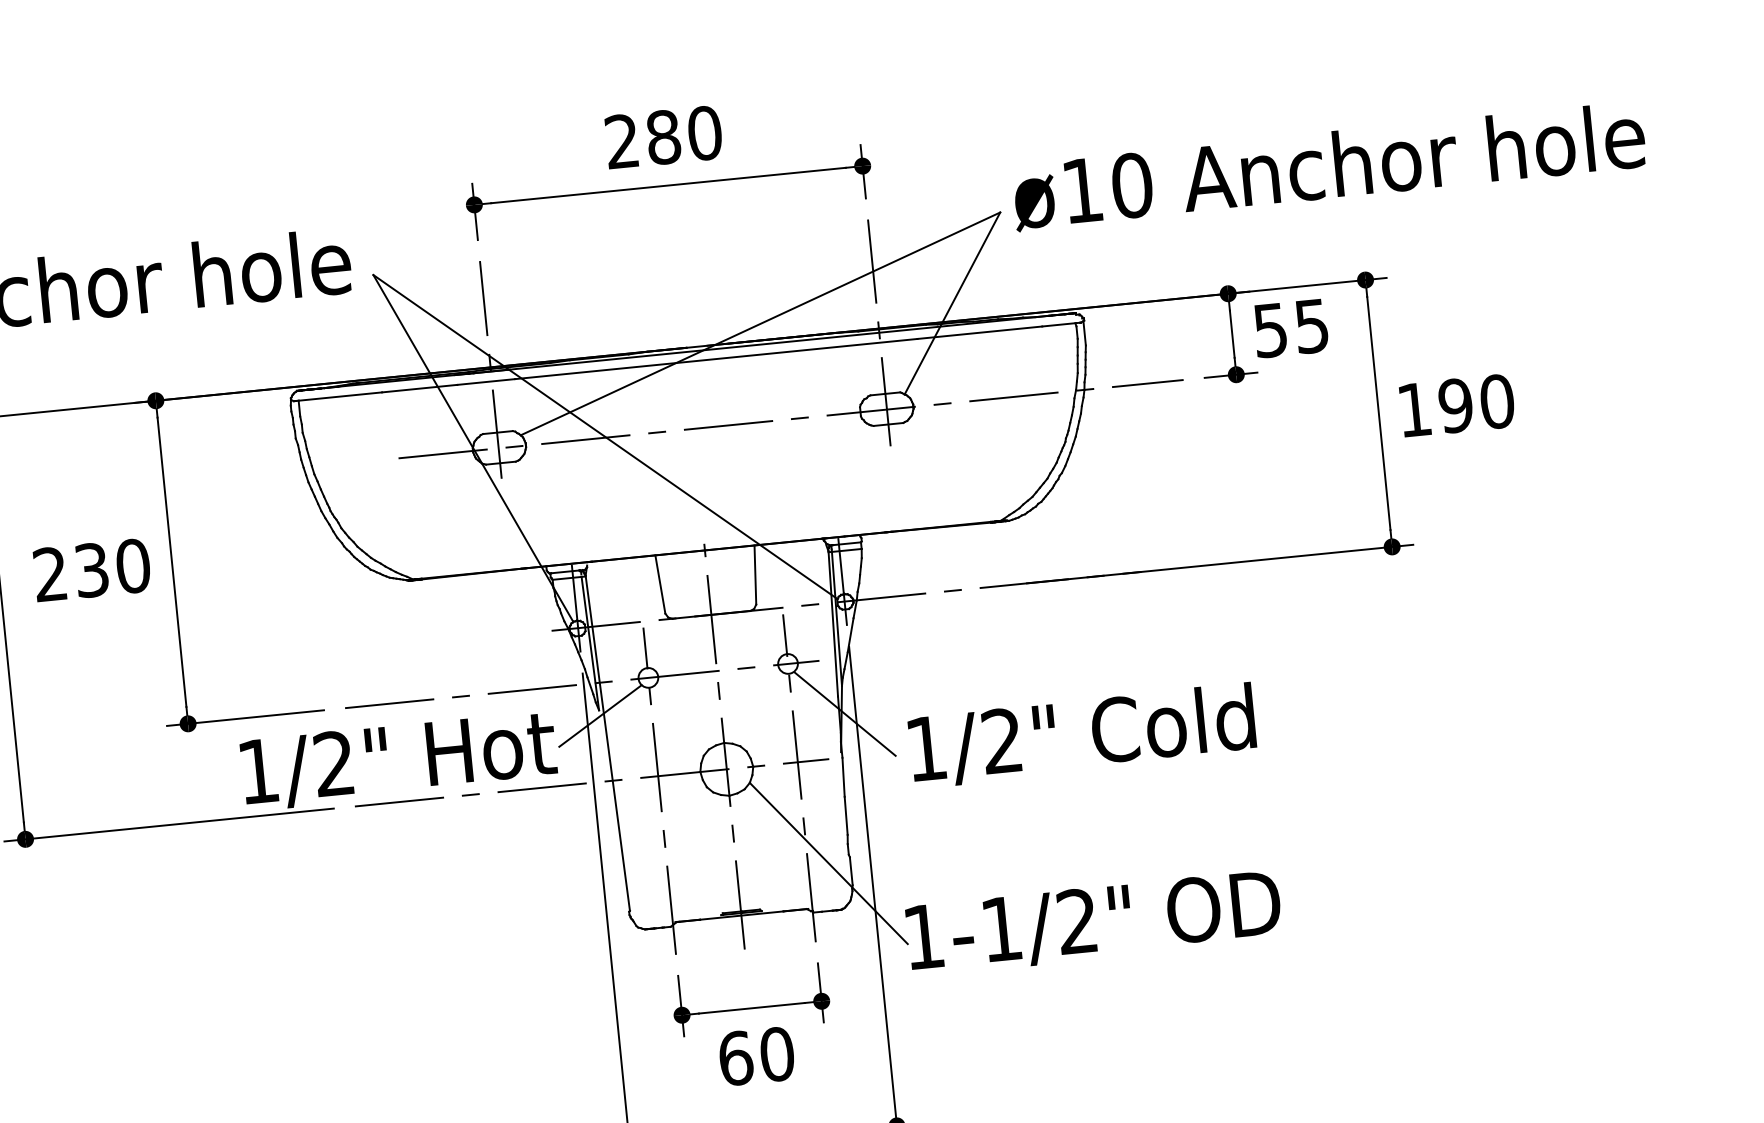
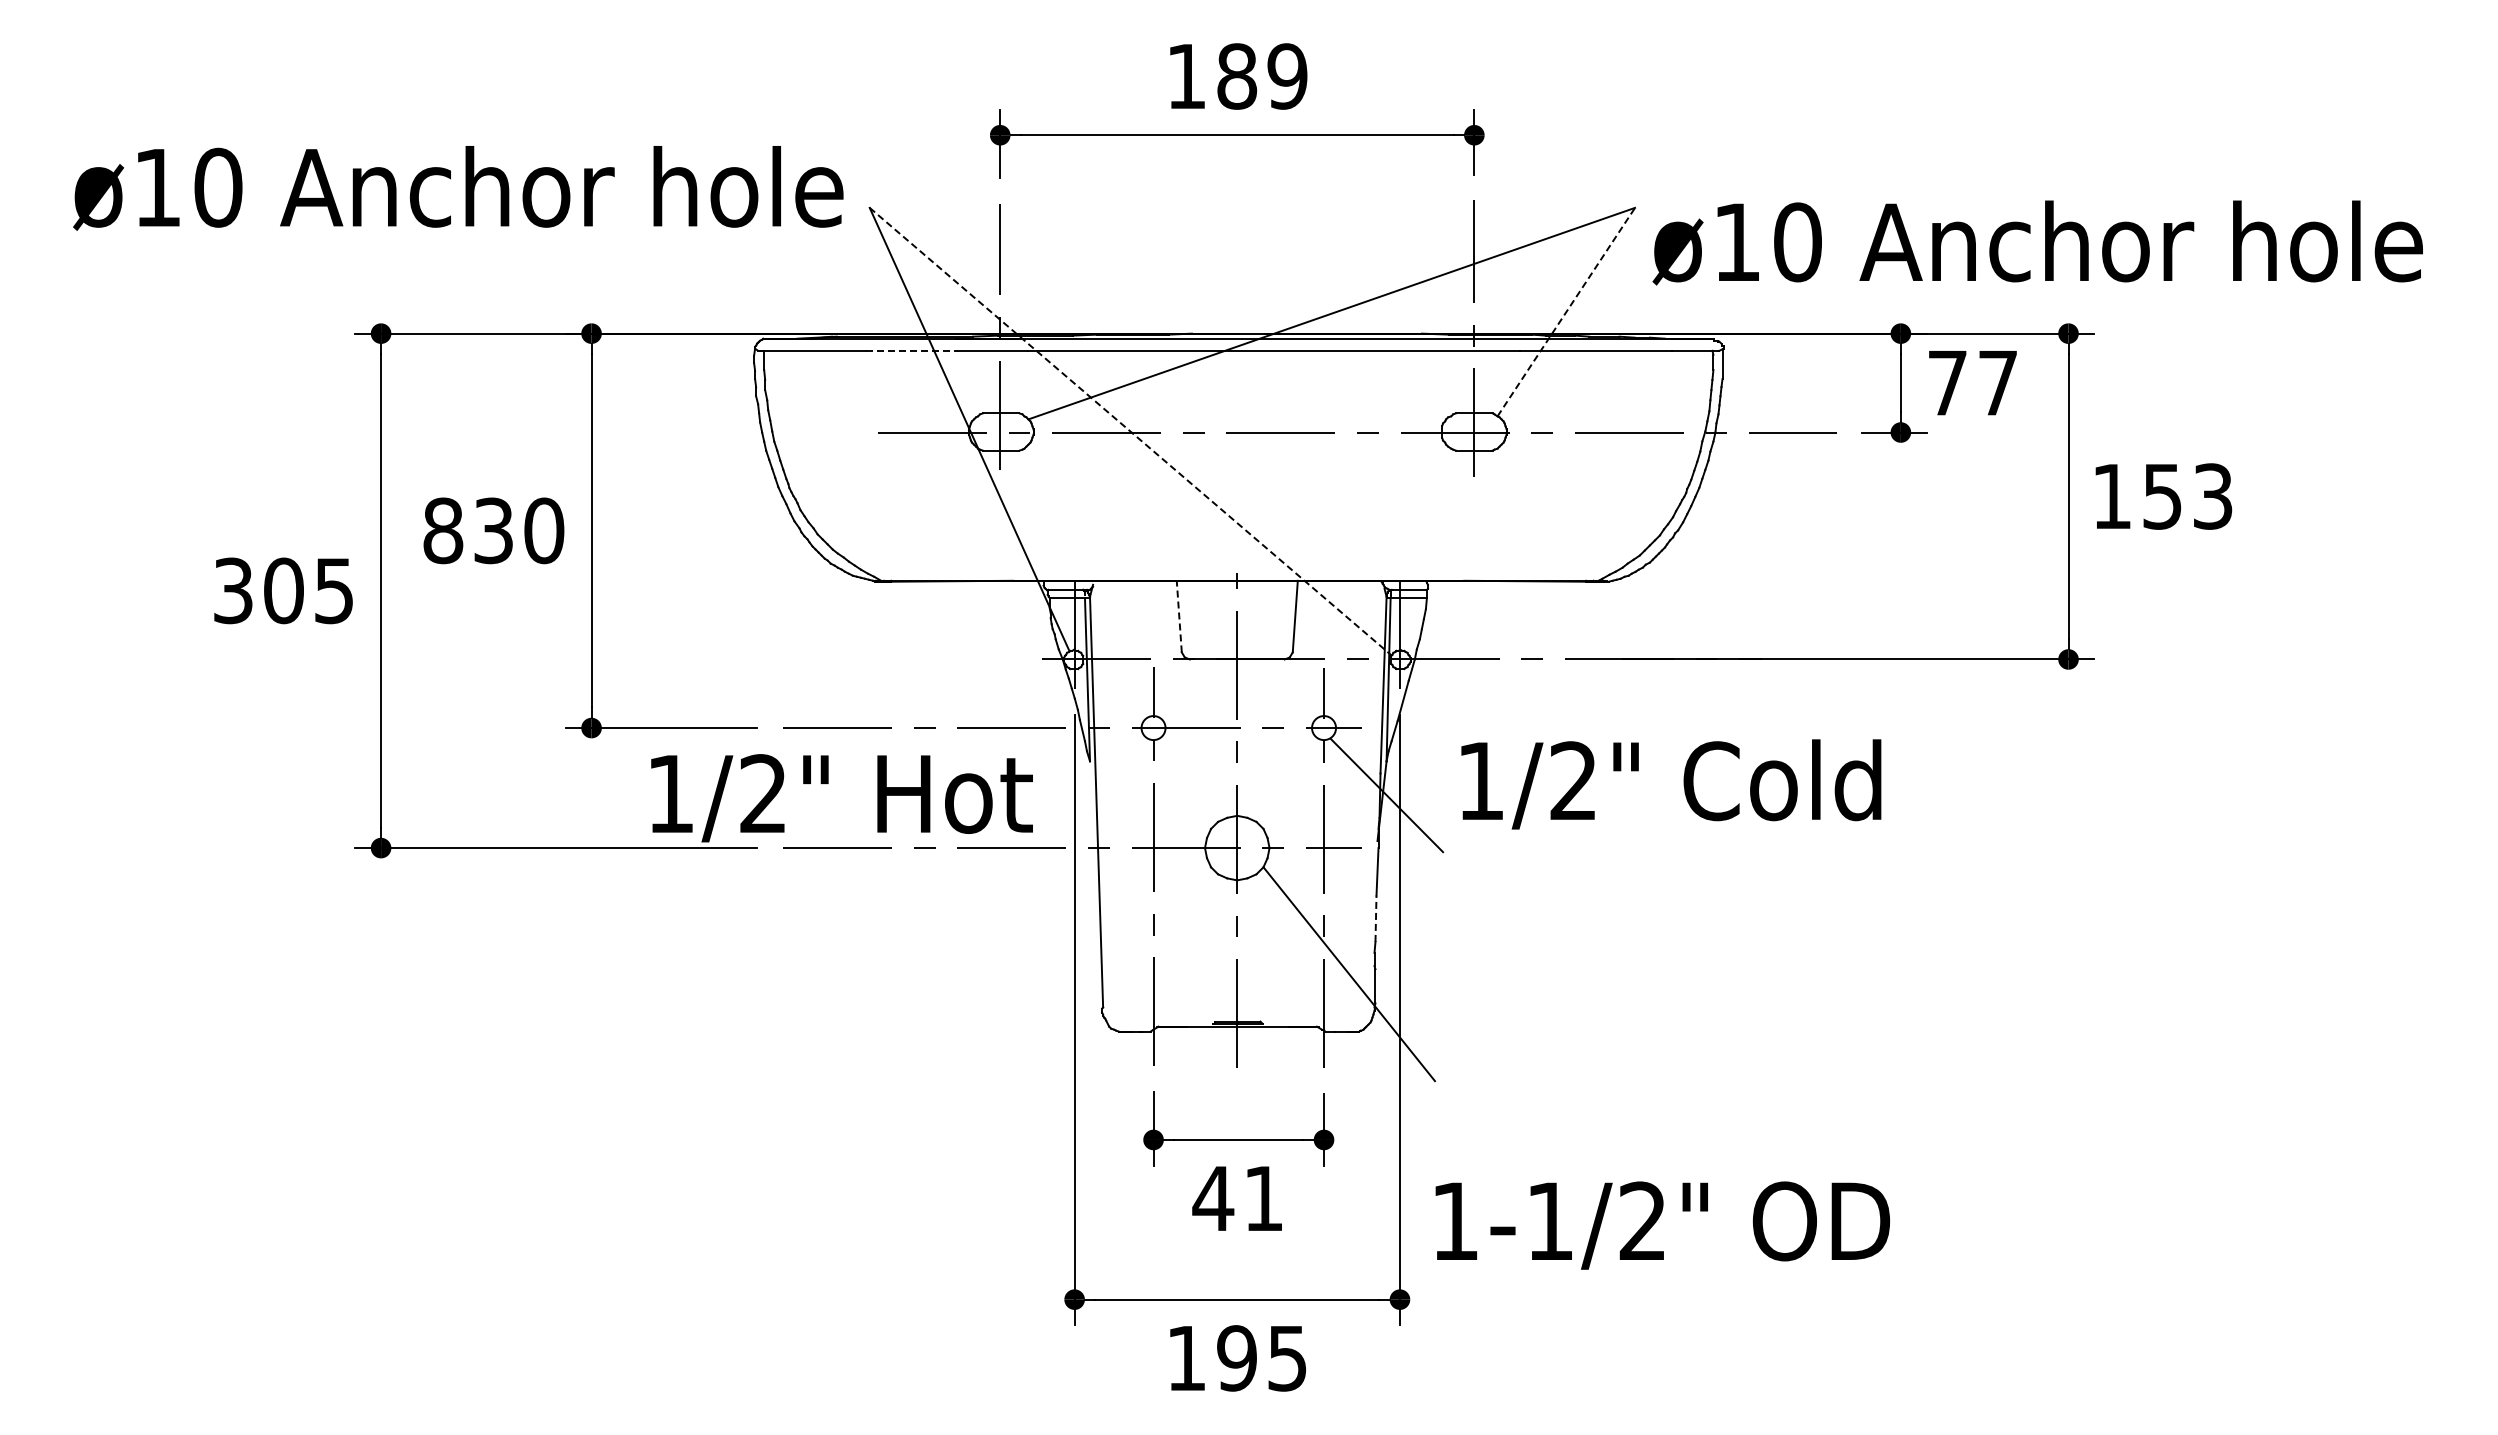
text: (663, 137) -> (1237, 76), 280 -> 189
text: (1328, 166) -> (2037, 242), moved
line: (952, 303) -> (1566, 312), solid -> dashed
text: (1290, 328) -> (1972, 383), 55 -> 77
line: (419, 388) -> (911, 350), solid -> dashed
text: (1476, 403) -> (2187, 496), 190 -> 153
line: (605, 436) -> (1130, 431), solid -> dashed
text: (50, 574) -> (443, 530), 230 -> 830
line: (660, 584) -> (1179, 616), solid -> dashed
line: (600, 716) -> (1090, 768), removed
text: (1082, 735) -> (1671, 784), moved
line: (846, 815) -> (1376, 918), solid -> dashed
text: (1093, 923) -> (1662, 1225), moved
text: (755, 1056) -> (1237, 1198), 60 -> 41

